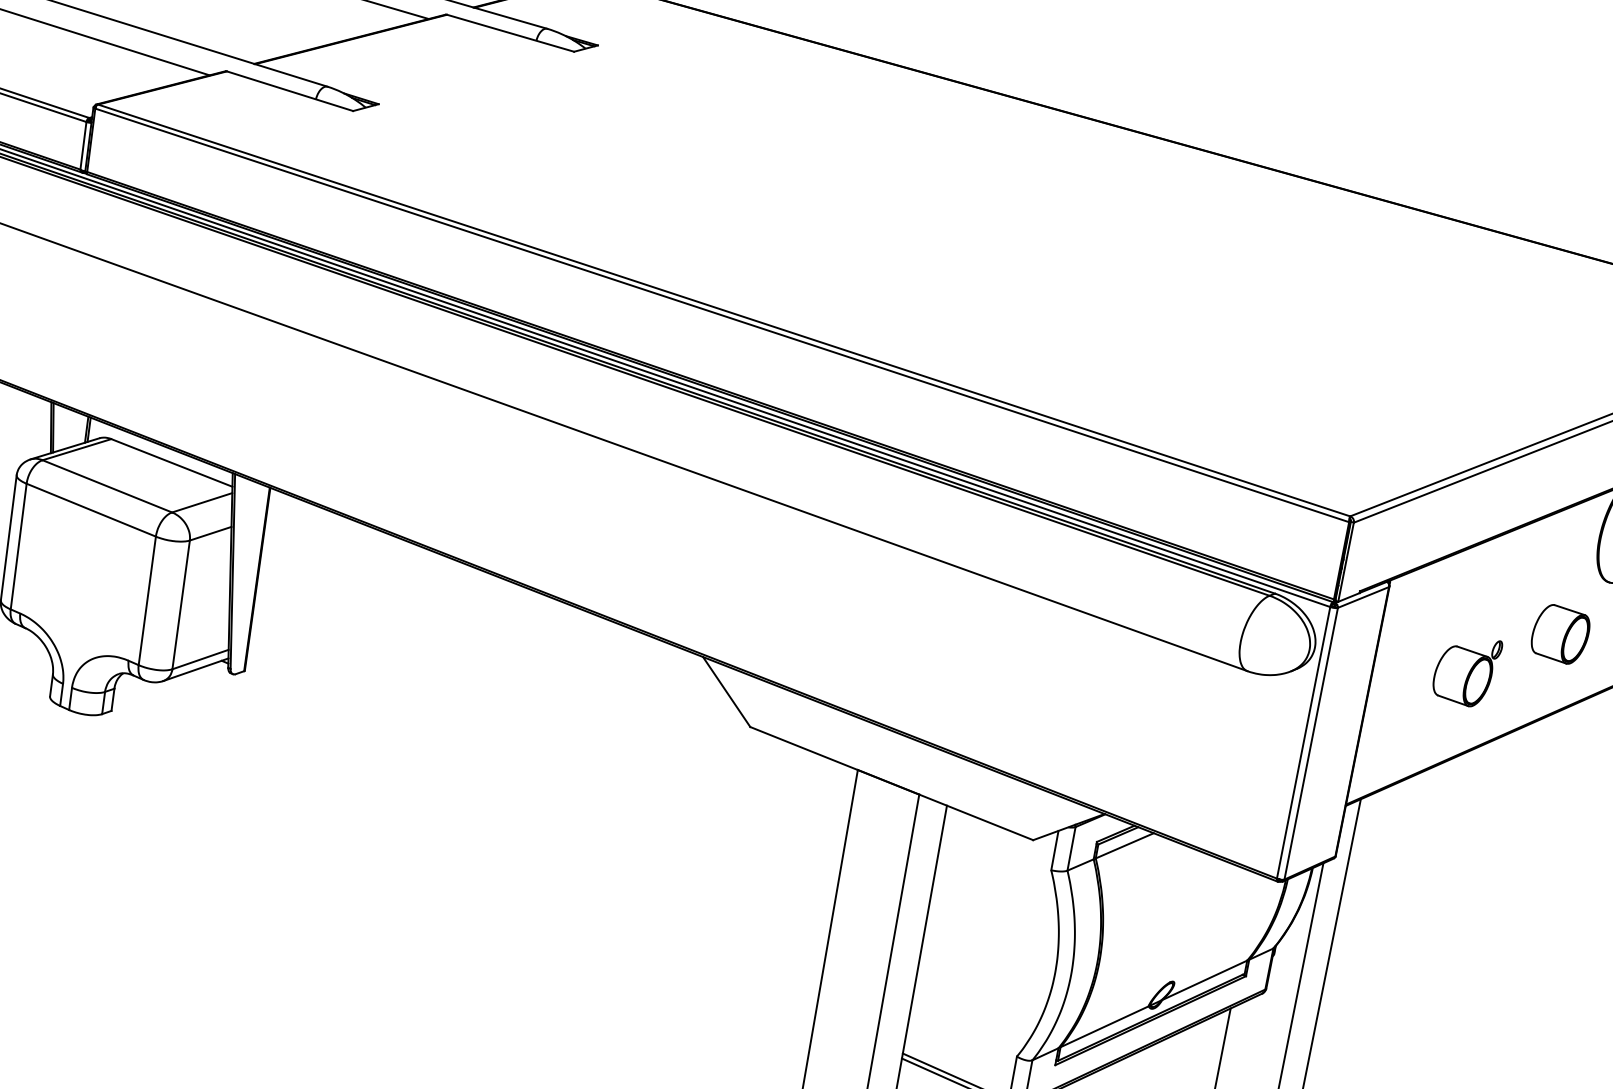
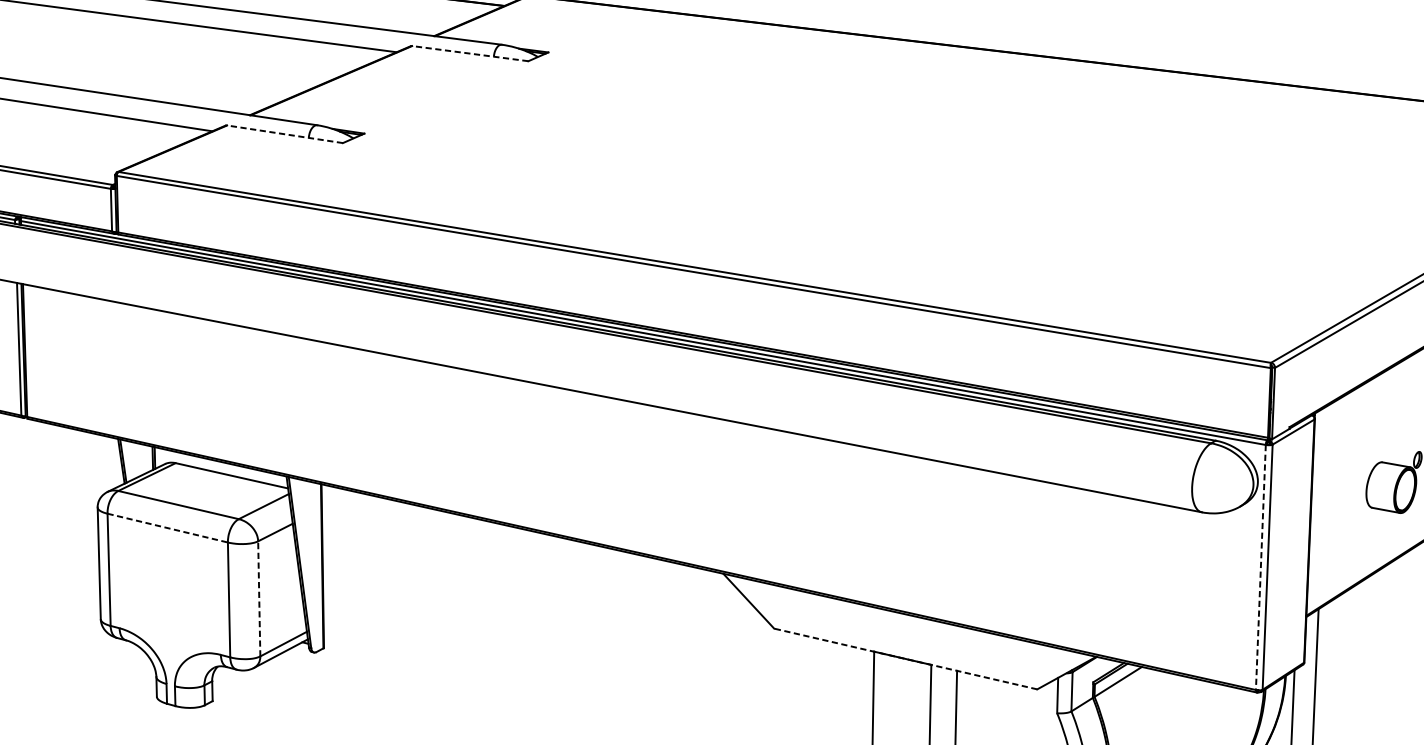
line: (510, 33) -> (470, 53), solid -> dashed
line: (289, 91) -> (284, 134), solid -> dashed
line: (91, 510) -> (167, 528), solid -> dashed
line: (181, 604) -> (259, 598), solid -> dashed
line: (1303, 743) -> (1260, 568), solid -> dashed
line: (891, 783) -> (905, 658), solid -> dashed

